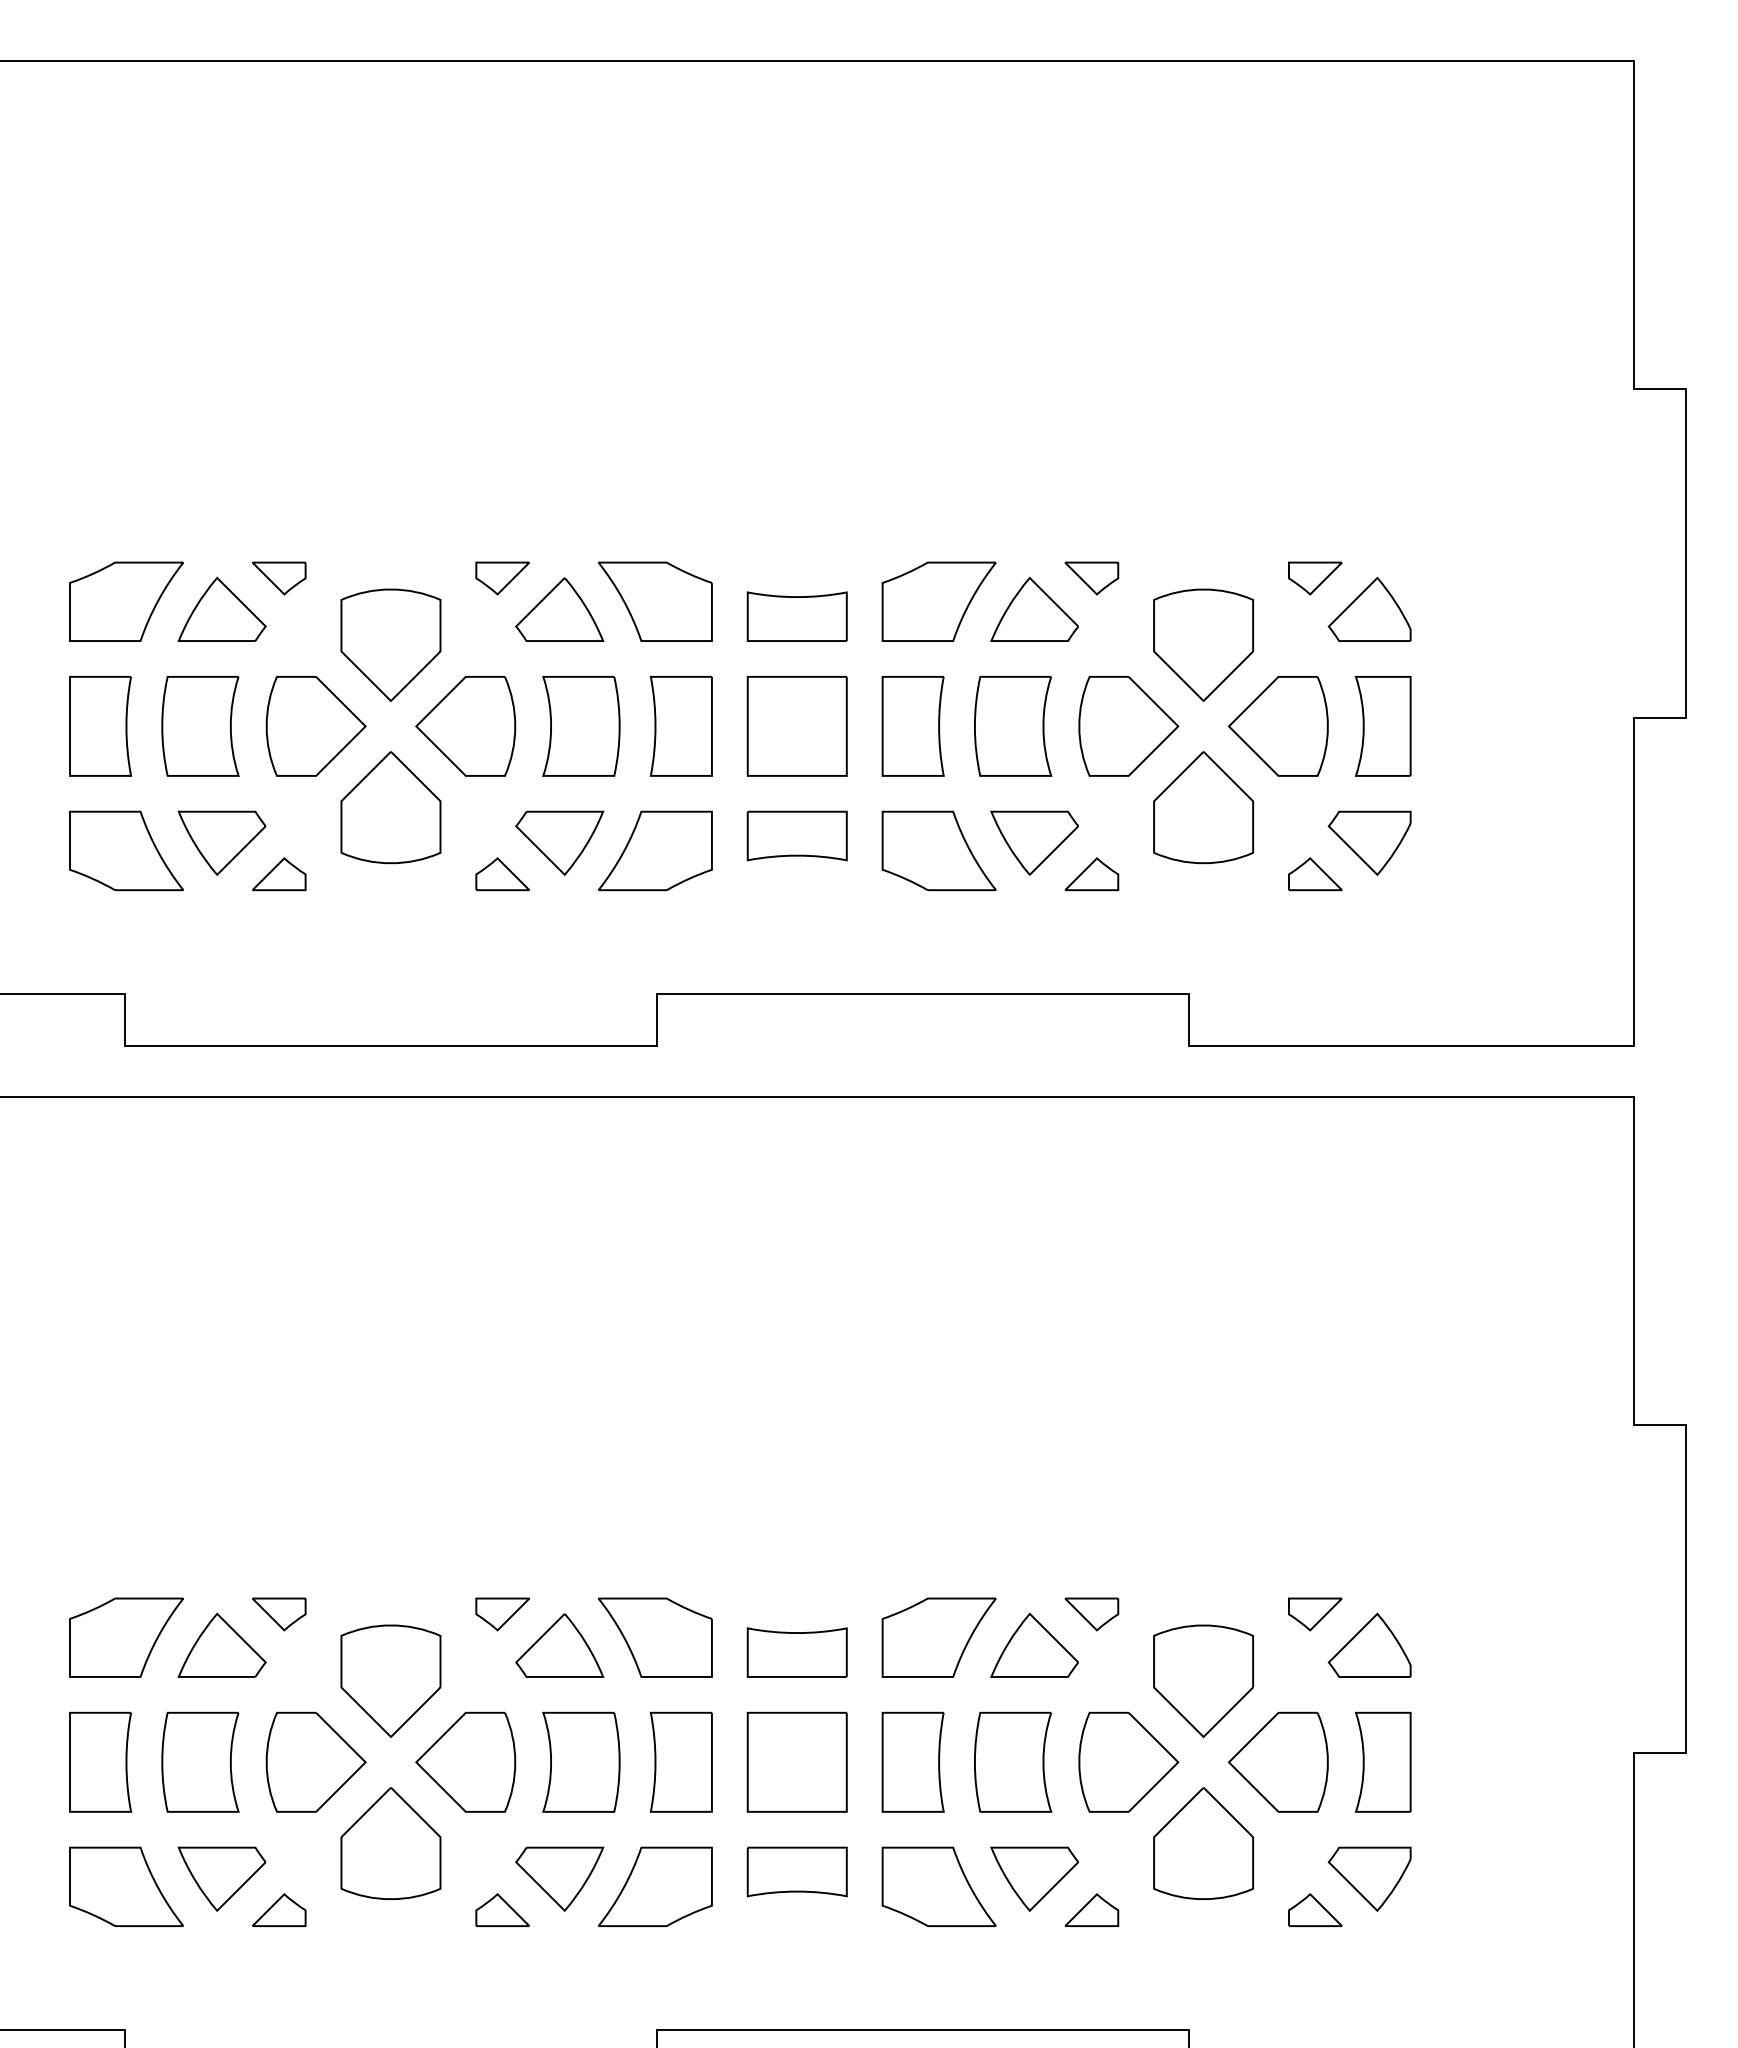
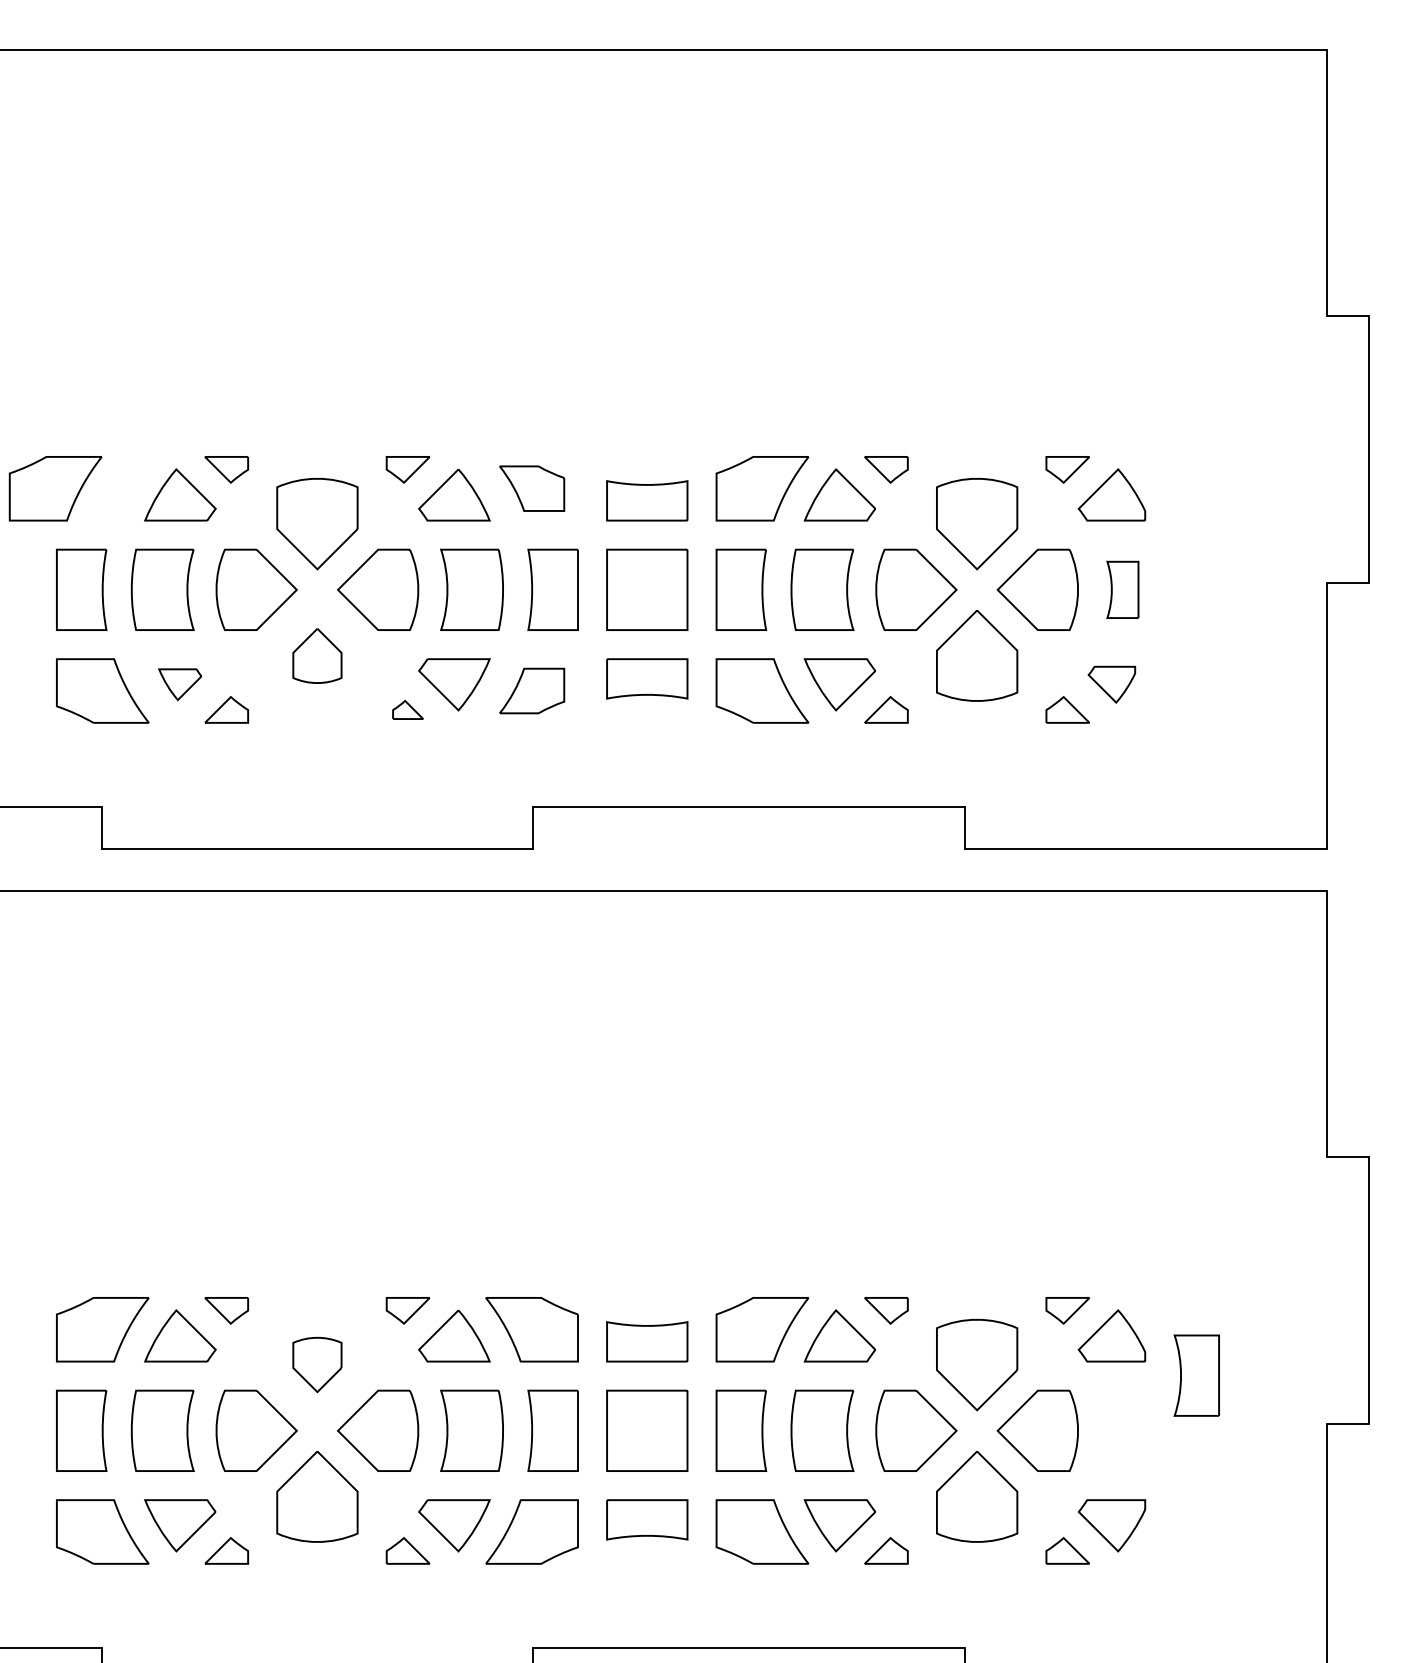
part: (126, 601) -> (55, 488), moved
part: (655, 601) -> (532, 488), size x0.7
part: (1382, 726) -> (1122, 589), size x0.7
part: (390, 807) -> (317, 655), size x0.6
part: (221, 842) -> (179, 684), size x0.6
part: (1369, 842) -> (1111, 684), size x0.7
part: (655, 850) -> (532, 690), size x0.7
part: (502, 874) -> (407, 710), size x0.7
part: (390, 1680) -> (317, 1364), size x0.6
part: (1382, 1761) -> (1196, 1375), moved

